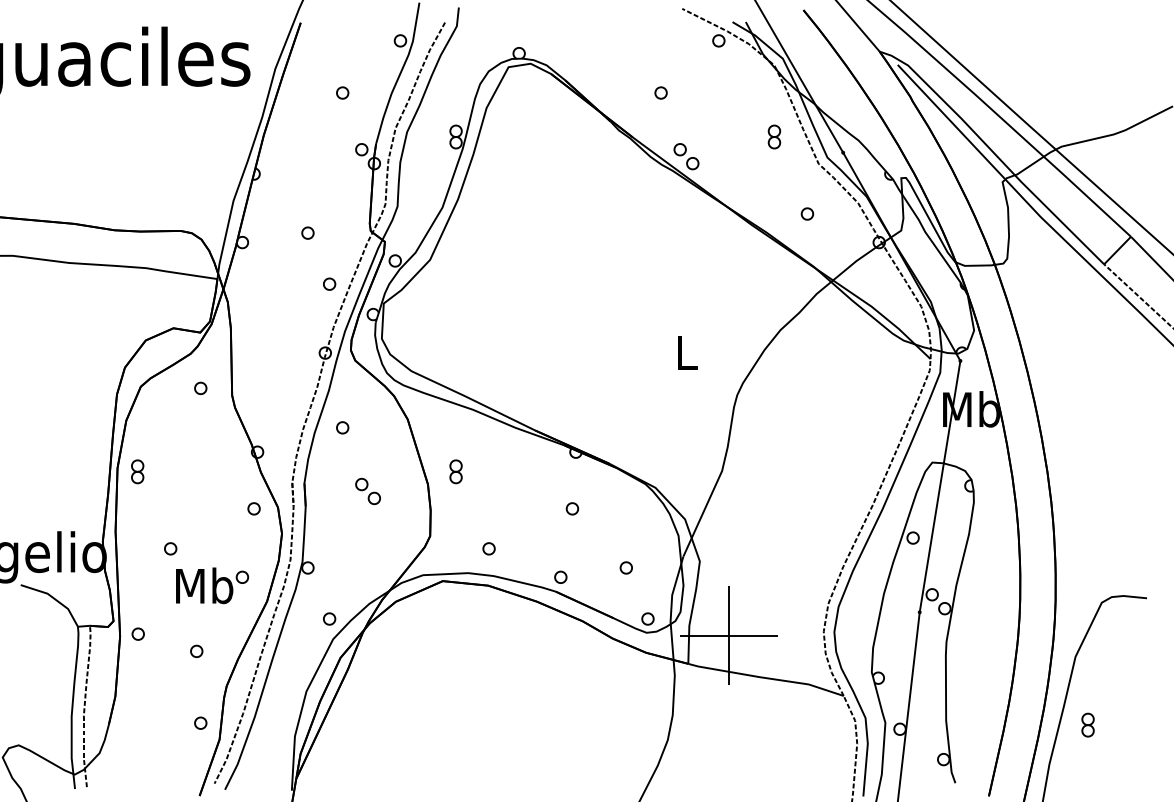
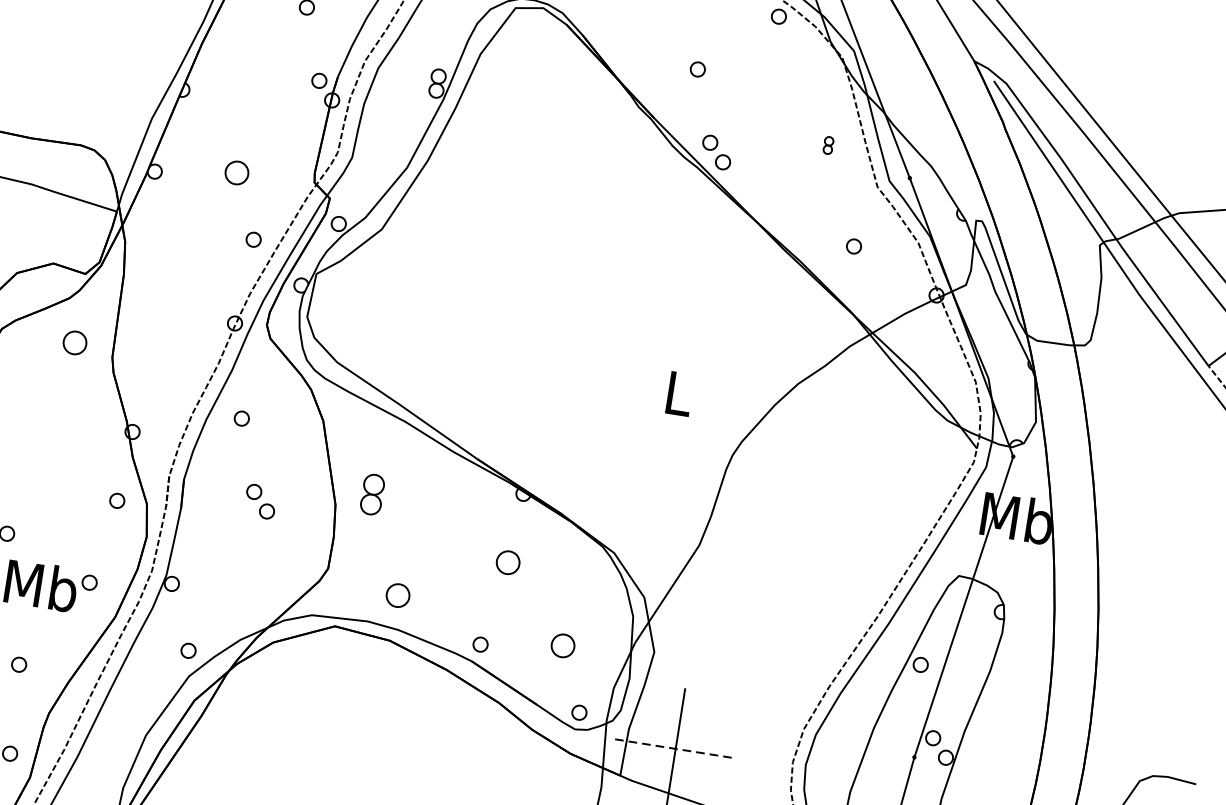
part: (774, 136) -> (828, 144), size x0.6
part: (307, 232) -> (236, 171), size x1.6
part: (200, 387) -> (75, 341), size x1.6
part: (455, 471) -> (371, 494), size x1.4
part: (572, 508) -> (508, 562), size x1.6
part: (488, 548) -> (397, 595), size x1.6
part: (625, 567) -> (561, 645), size x1.6
line: (729, 635) -> (676, 748), solid -> dashed

